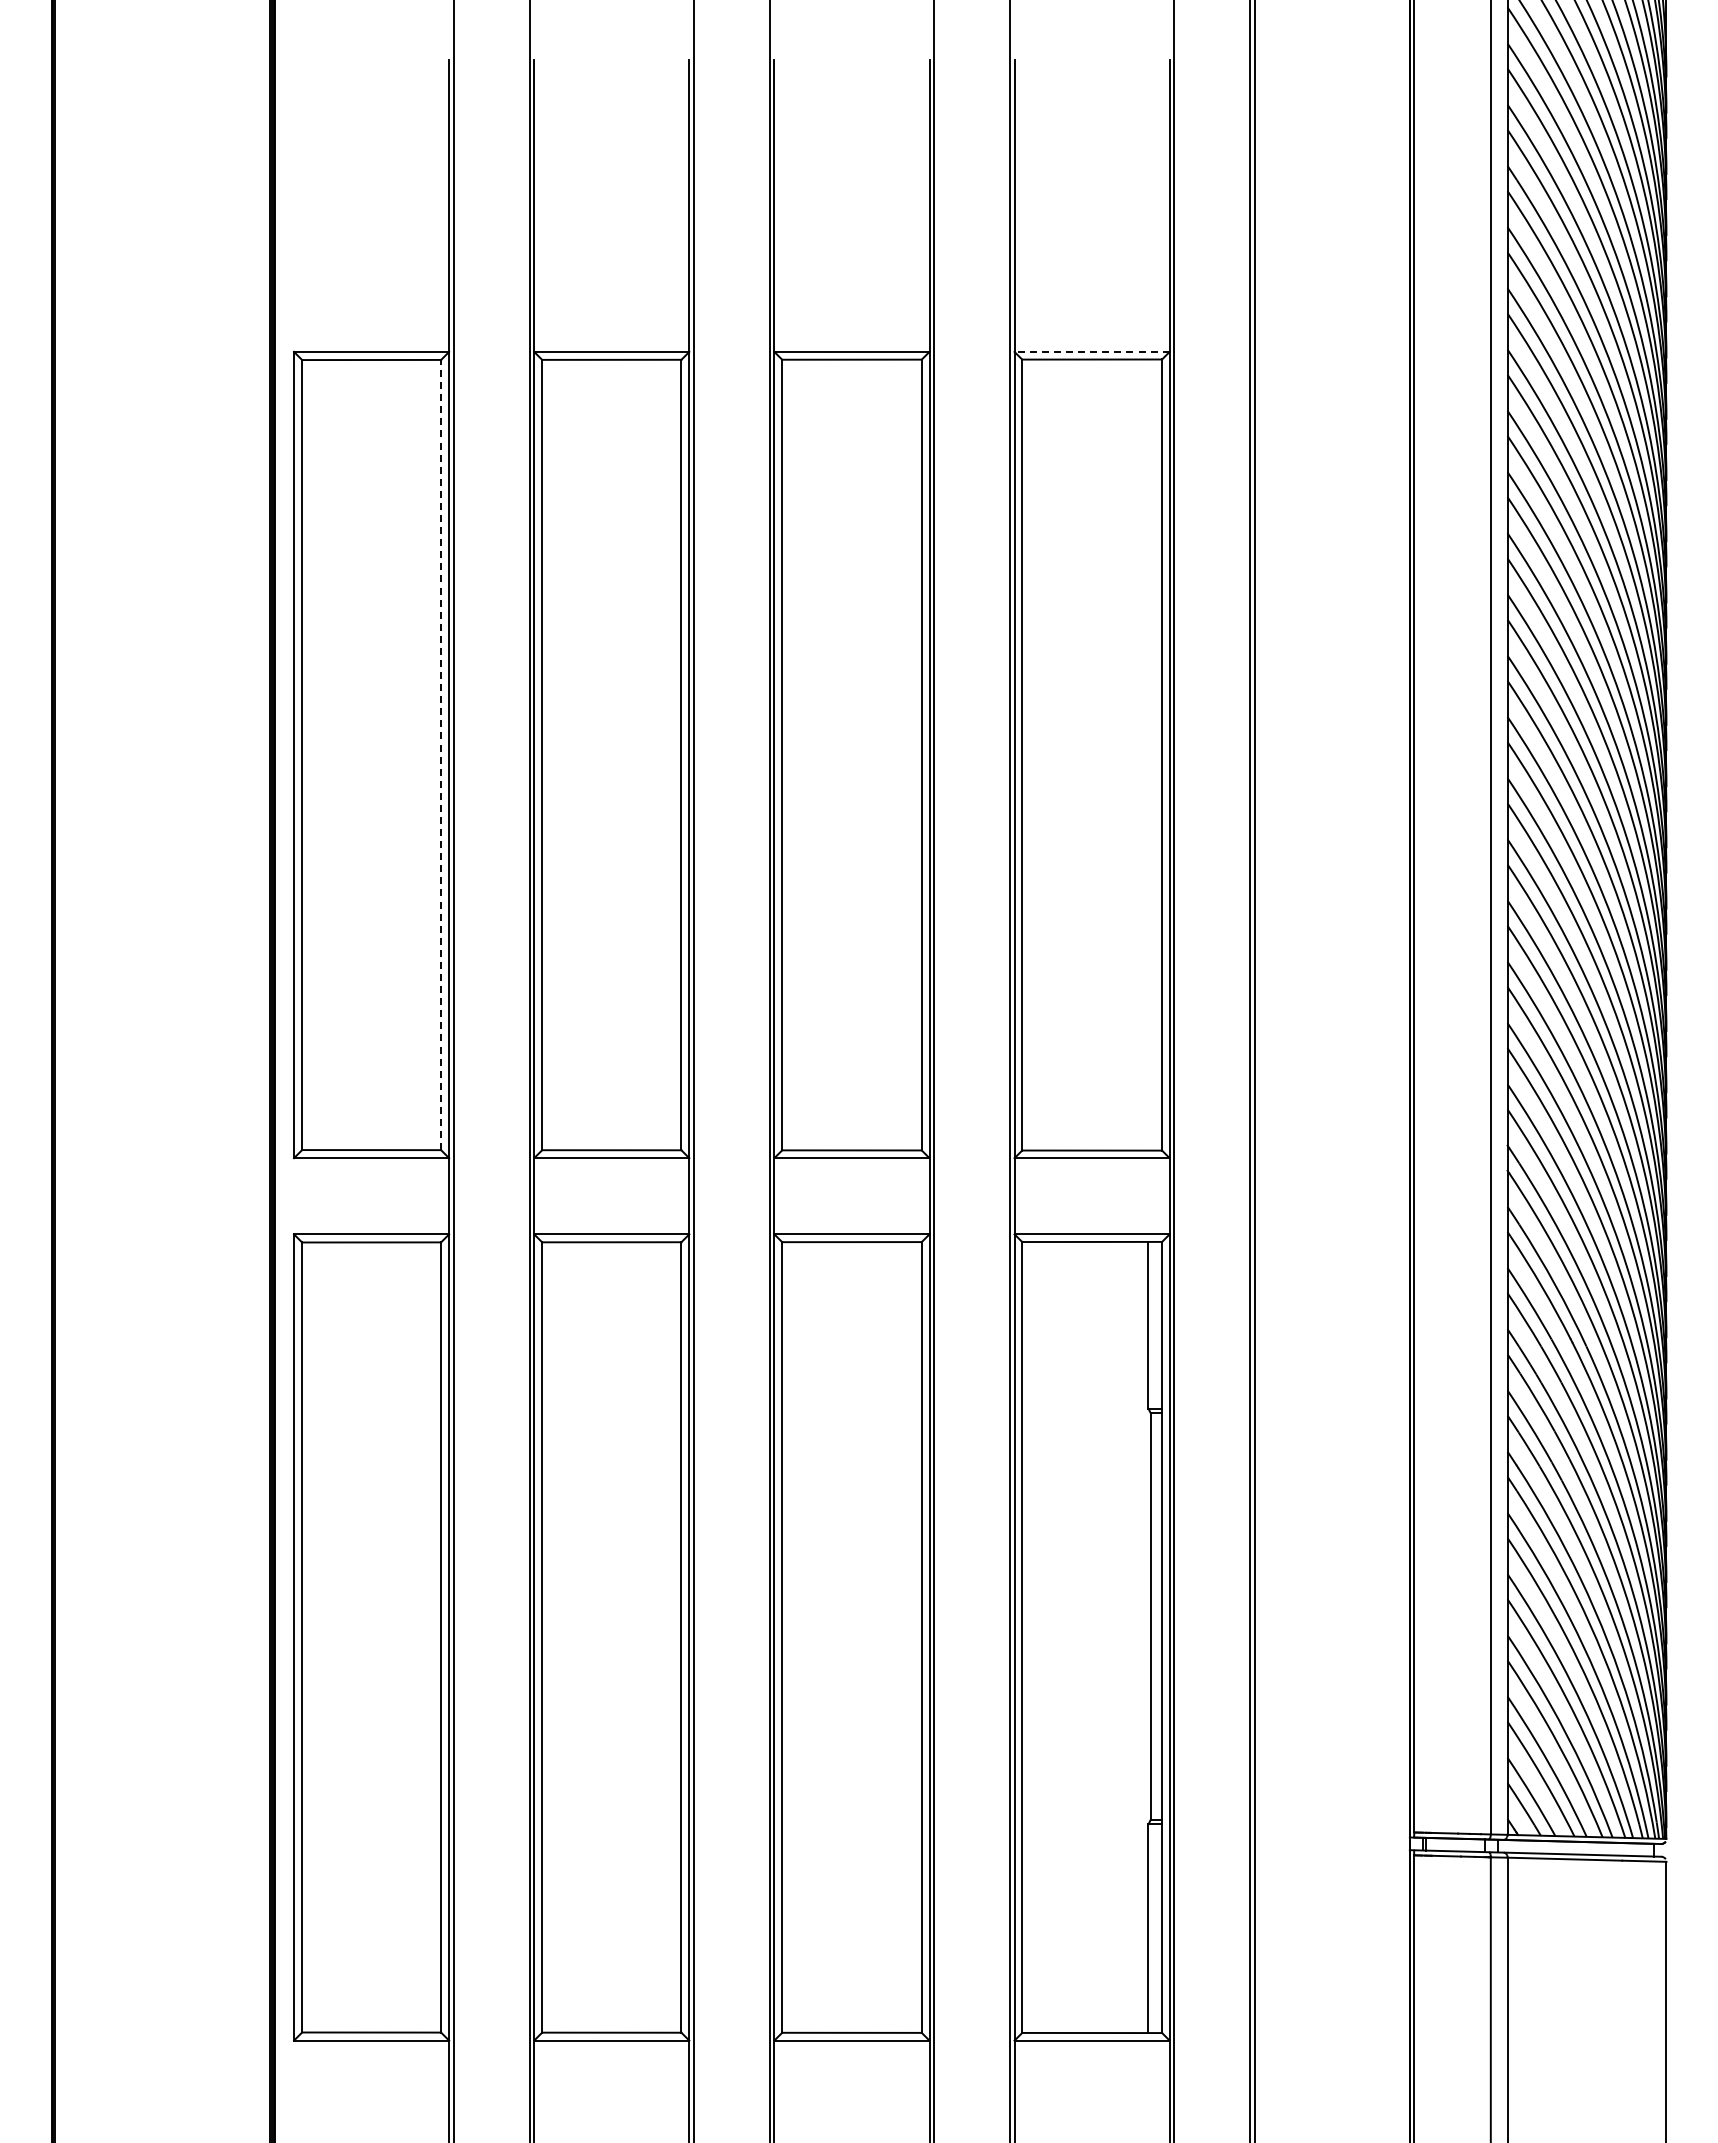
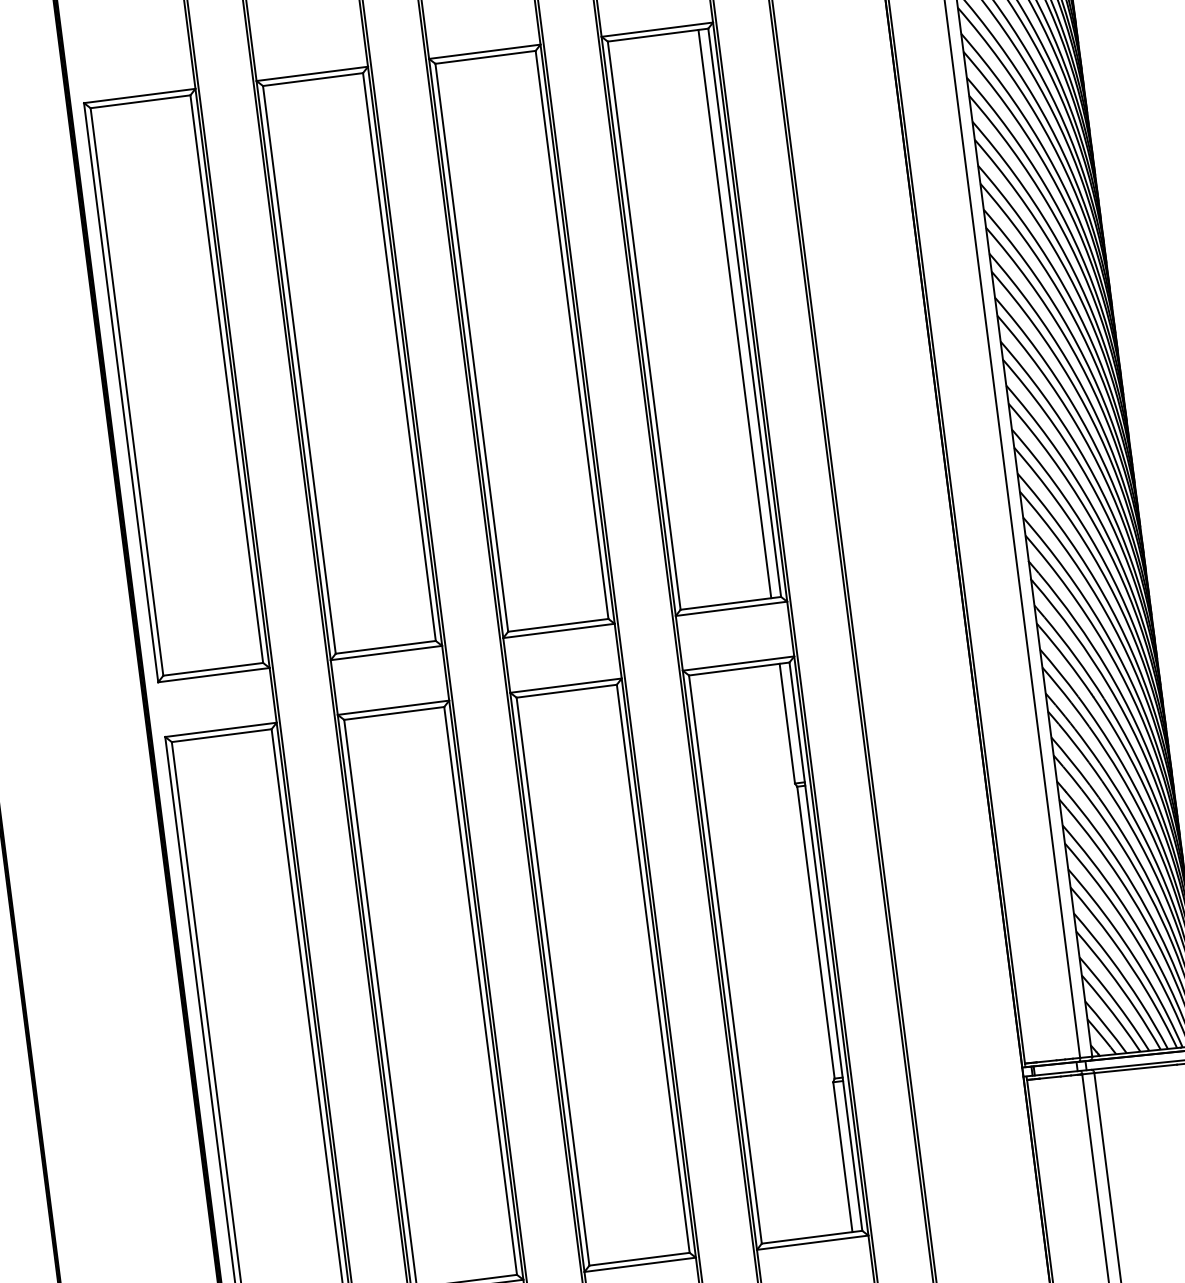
line: (1092, 351) -> (657, 29), dashed -> solid
line: (441, 754) -> (227, 378), dashed -> solid
line: (1148, 754) -> (734, 313), added

